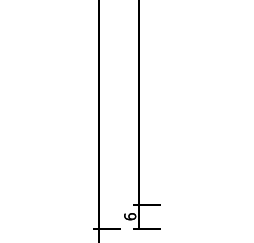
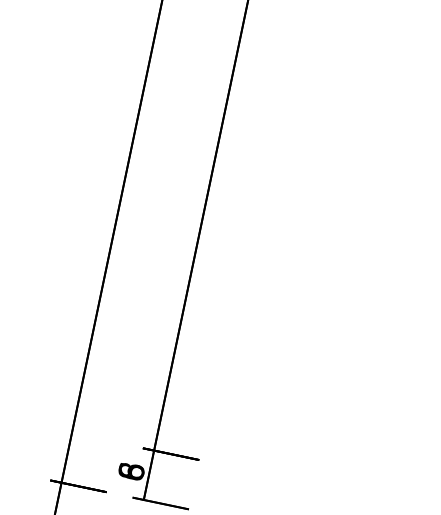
text: (129, 216) -> (130, 470), 6 -> 8

